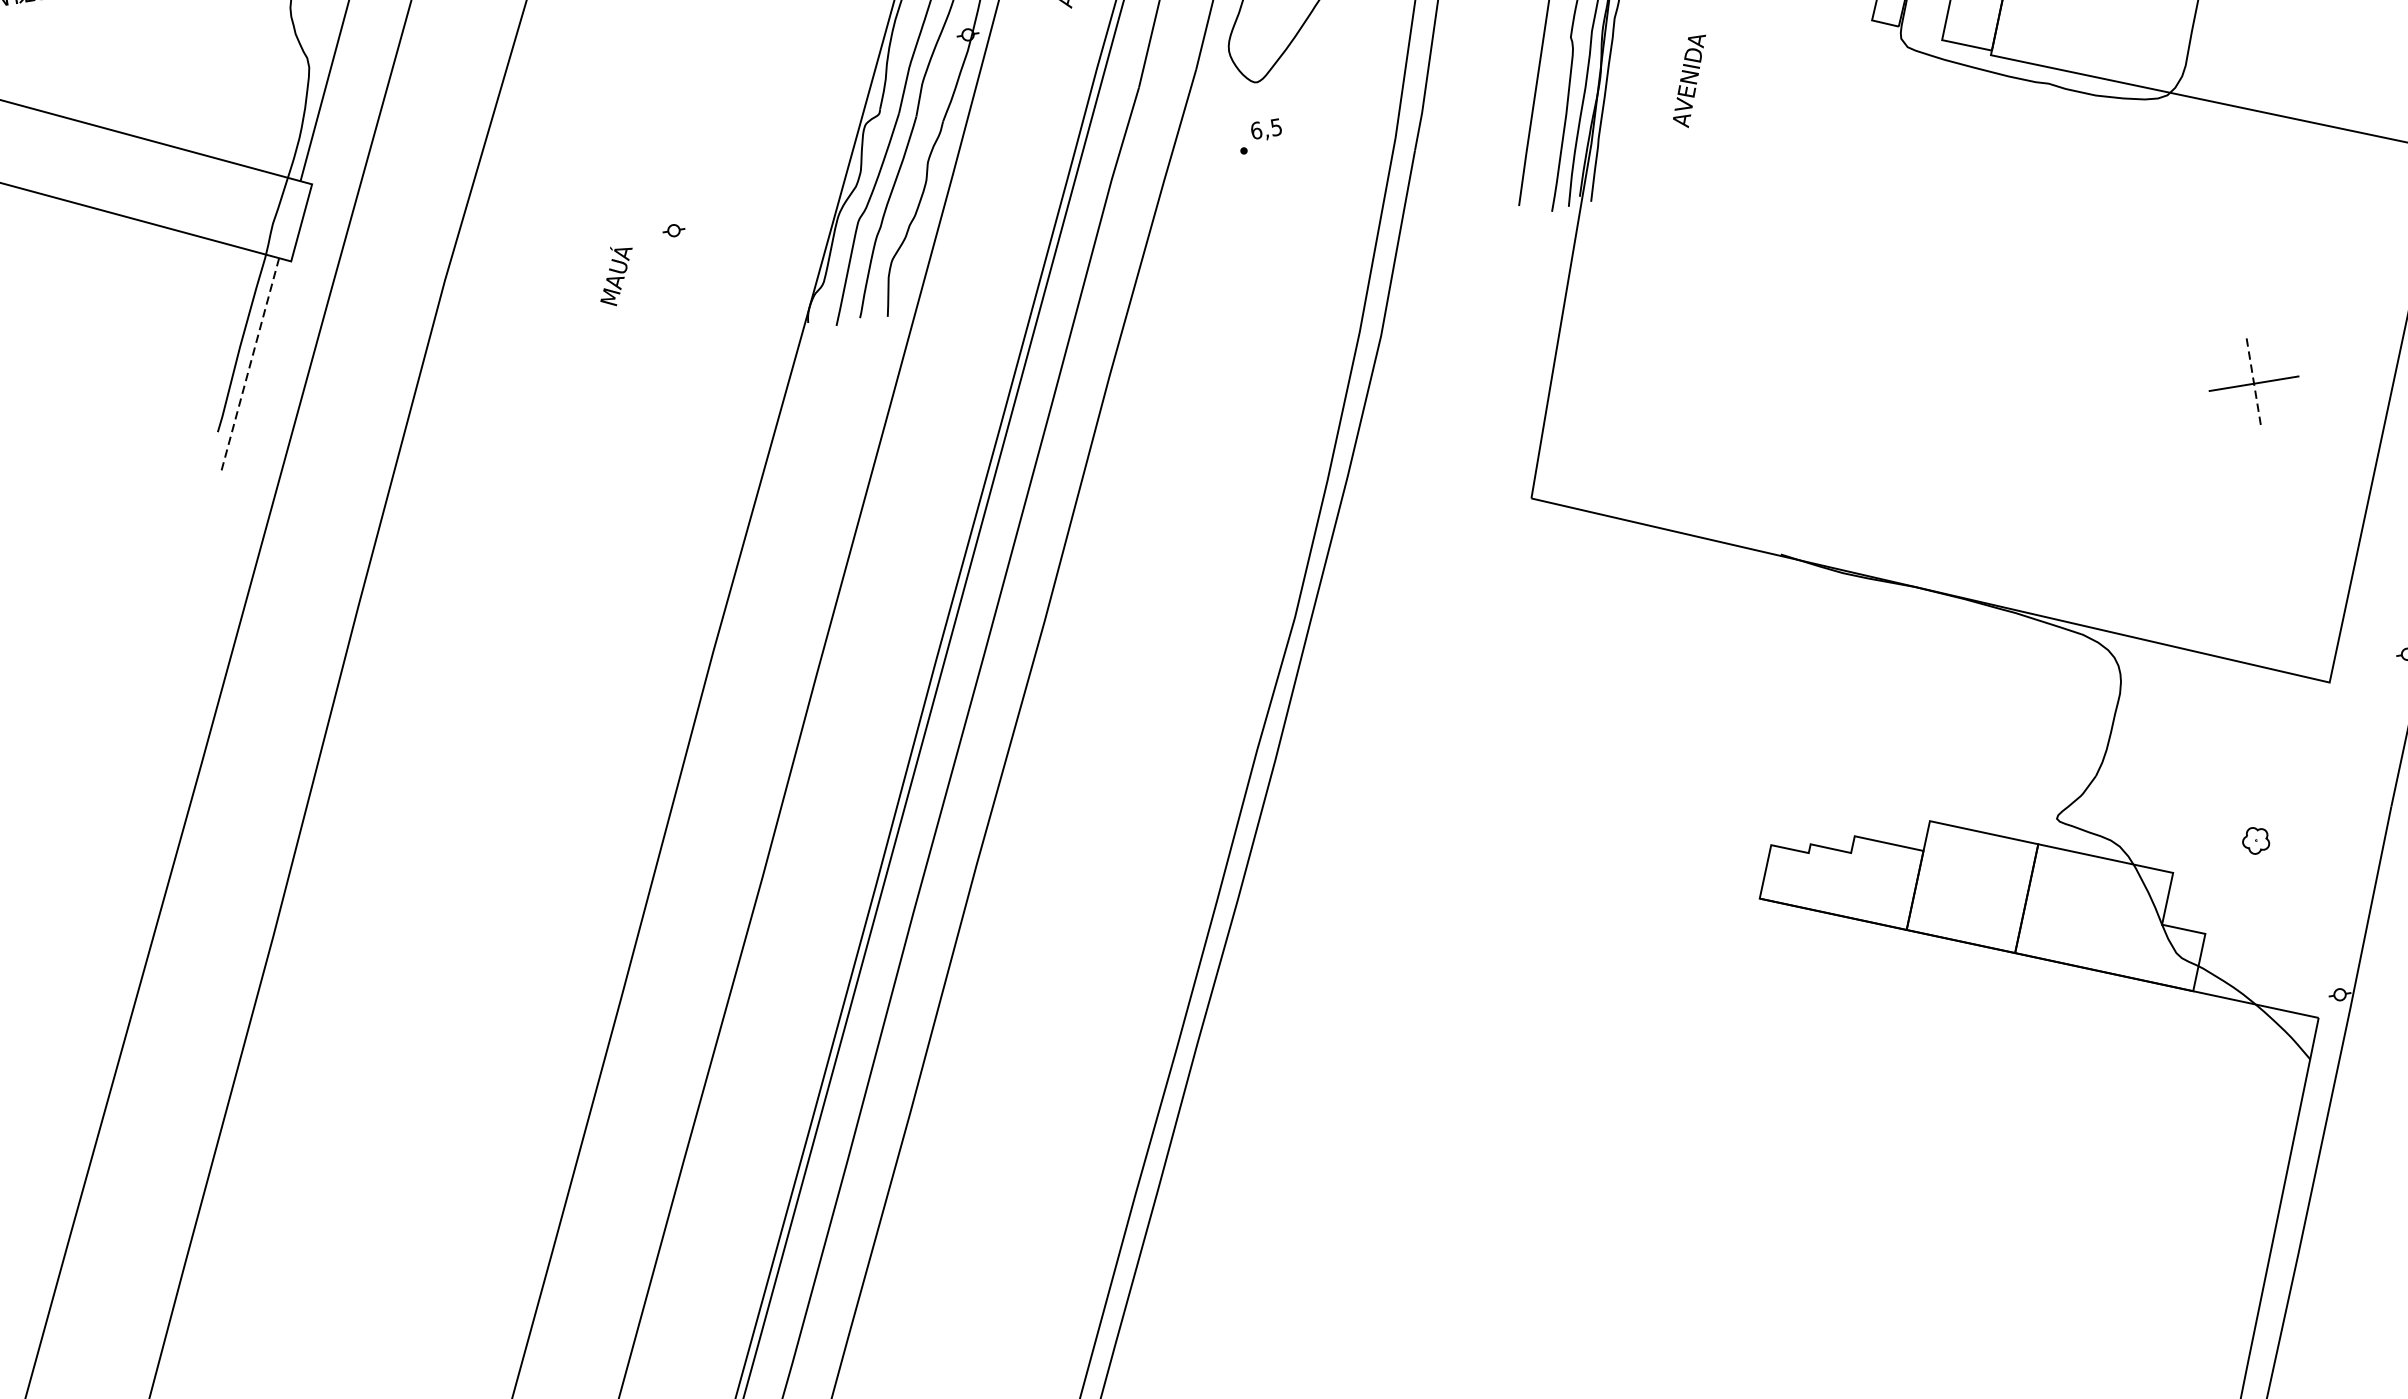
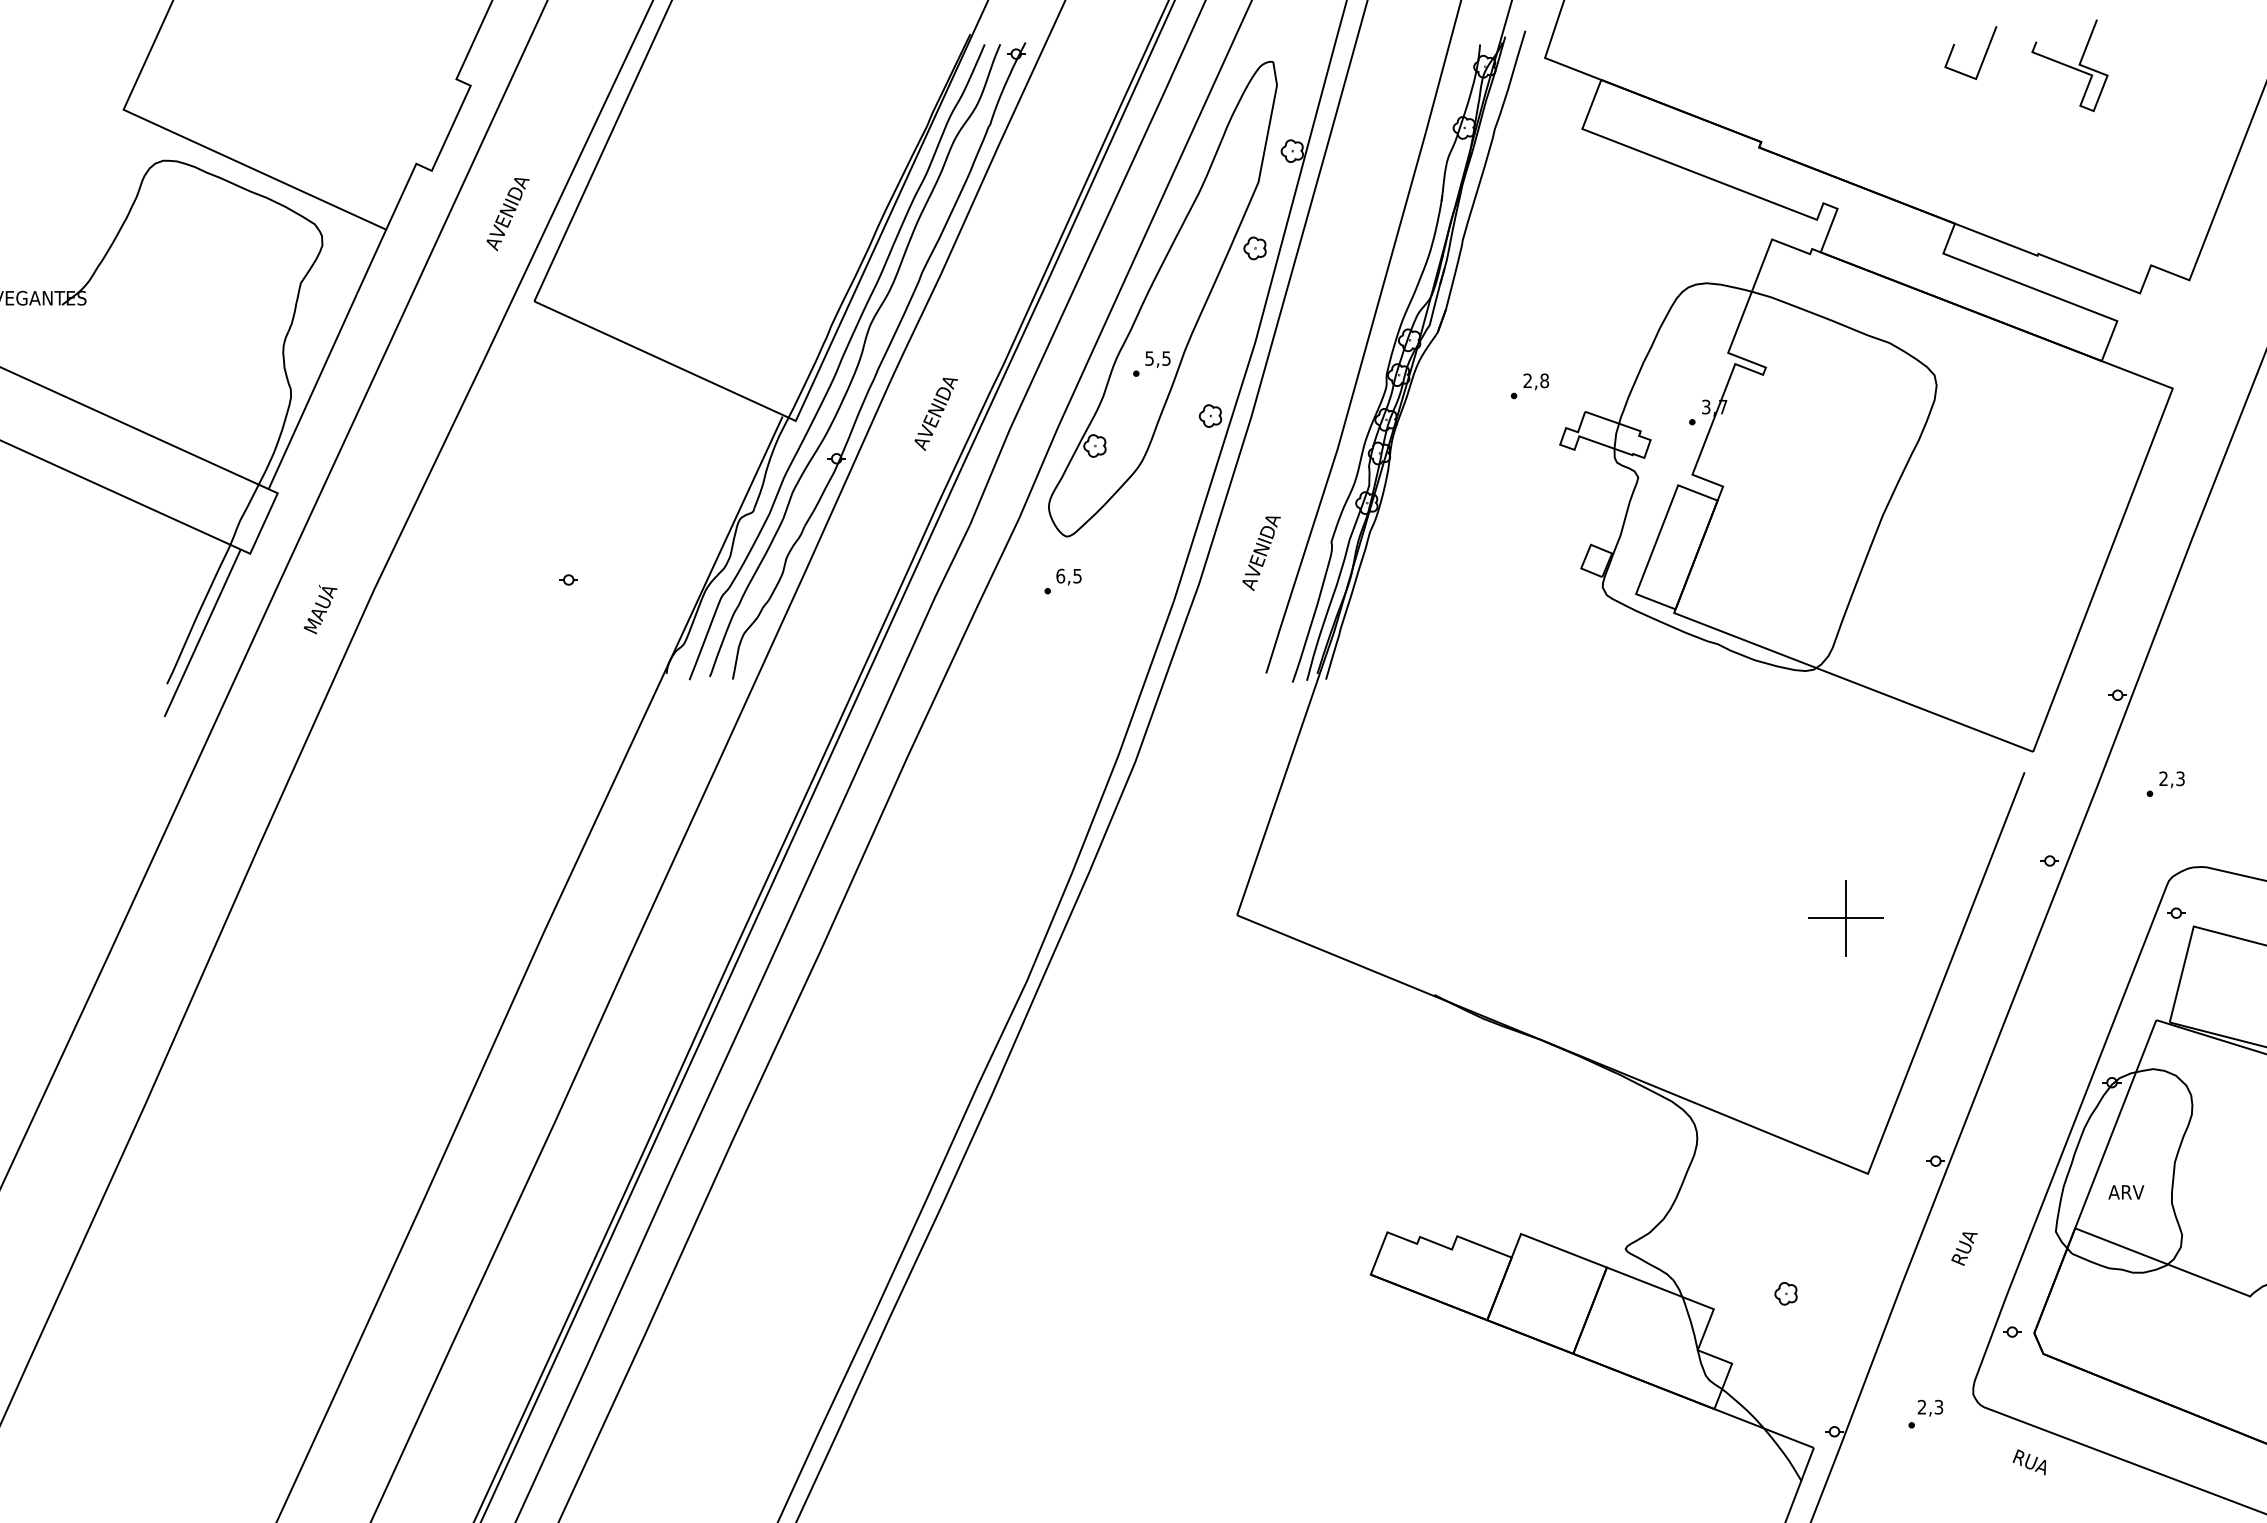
text: (1690, 81) -> (1261, 553), moved
text: (616, 275) -> (320, 609), moved
line: (250, 365) -> (202, 633), dashed -> solid
line: (2254, 383) -> (1846, 918), dashed -> solid

